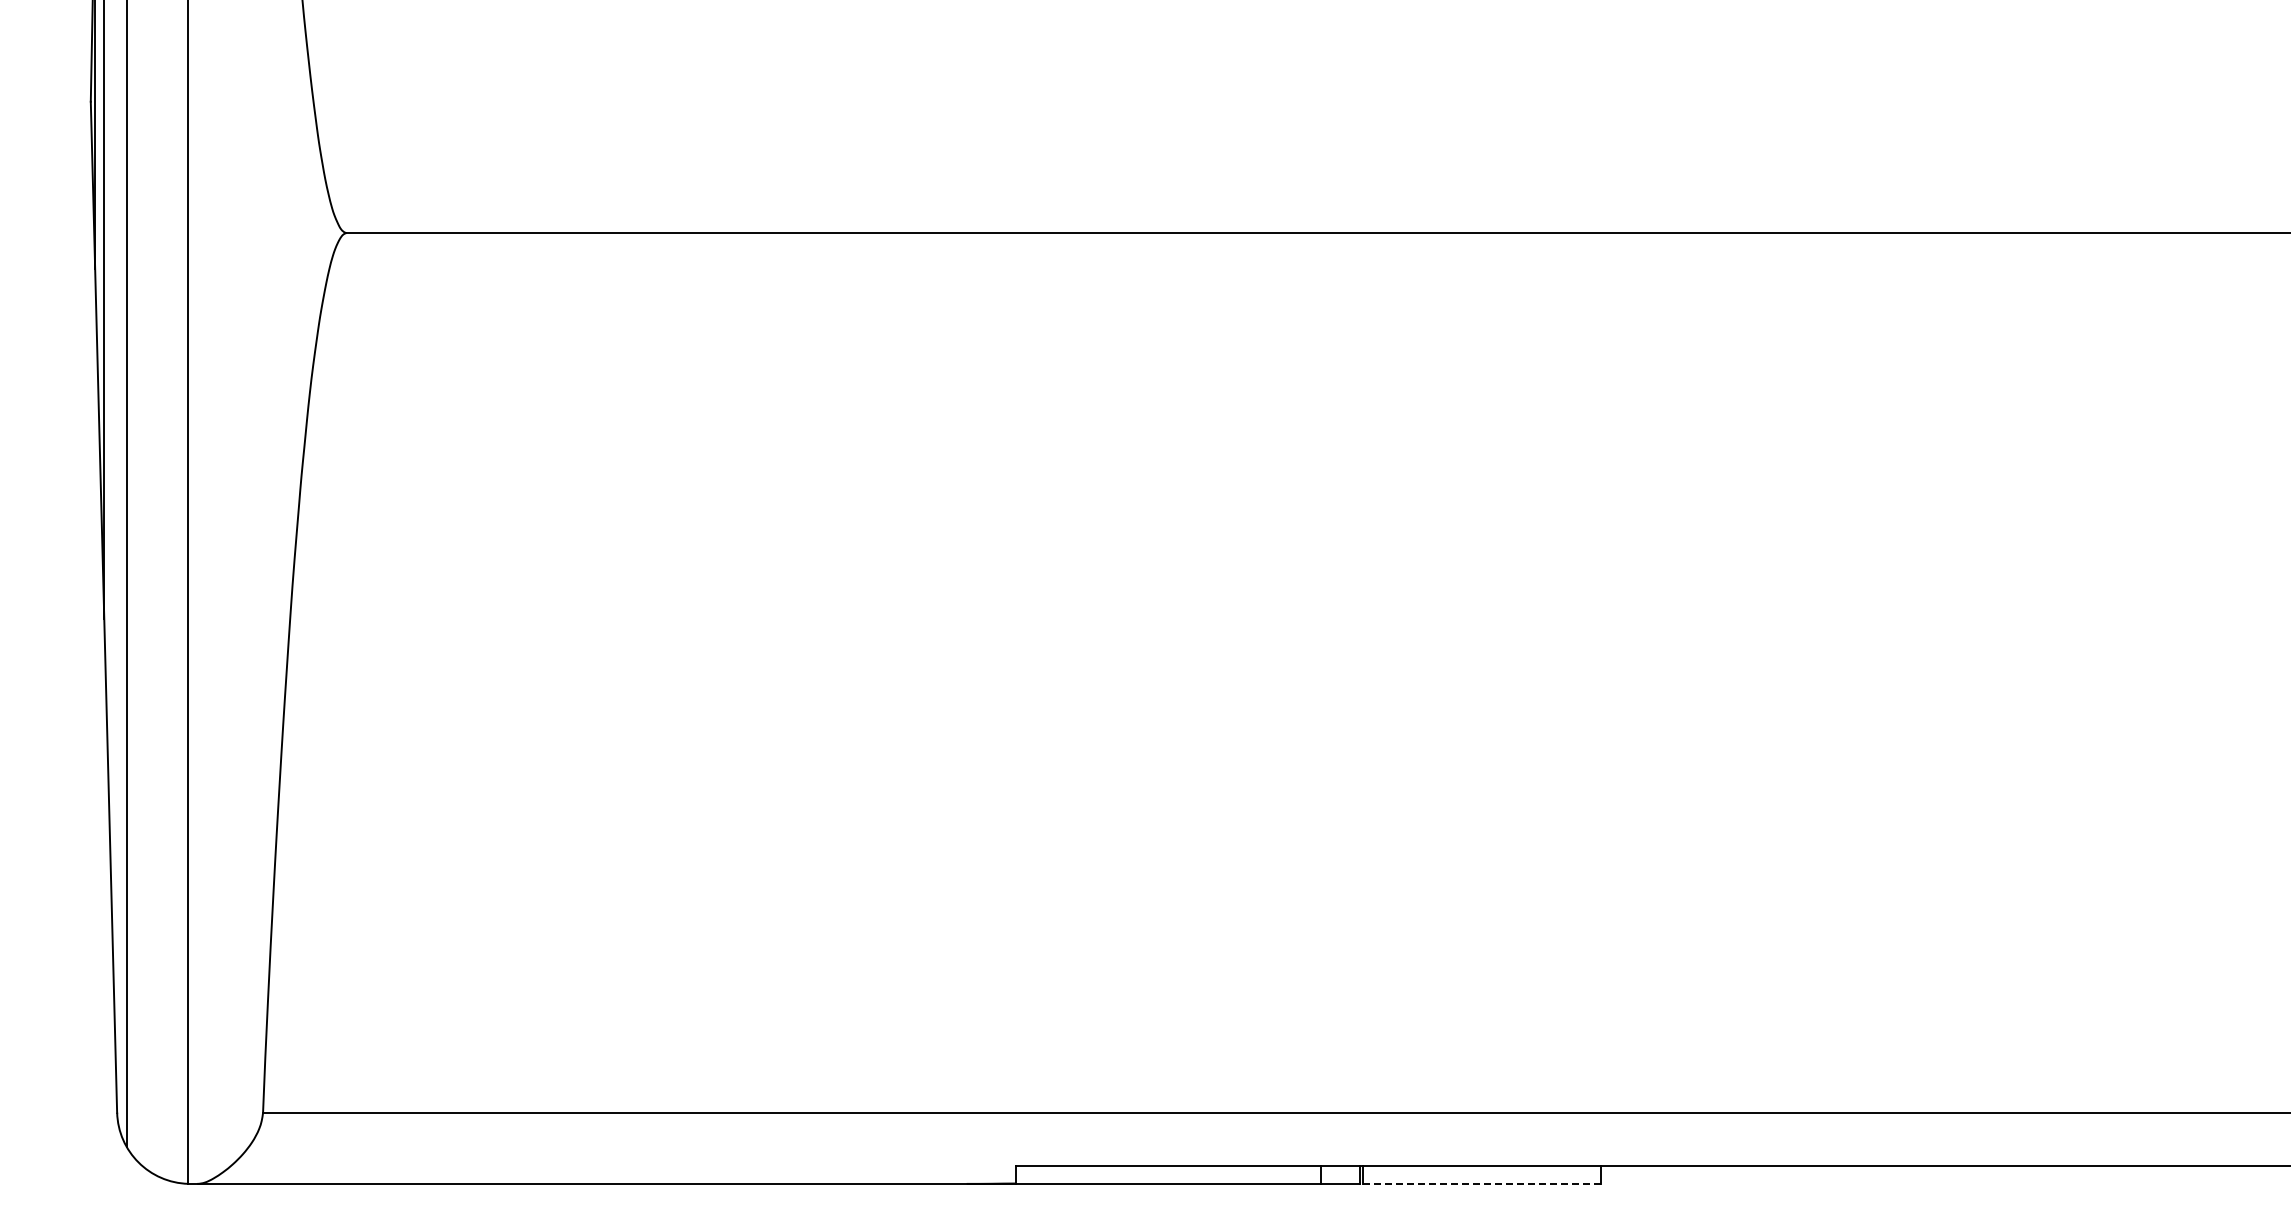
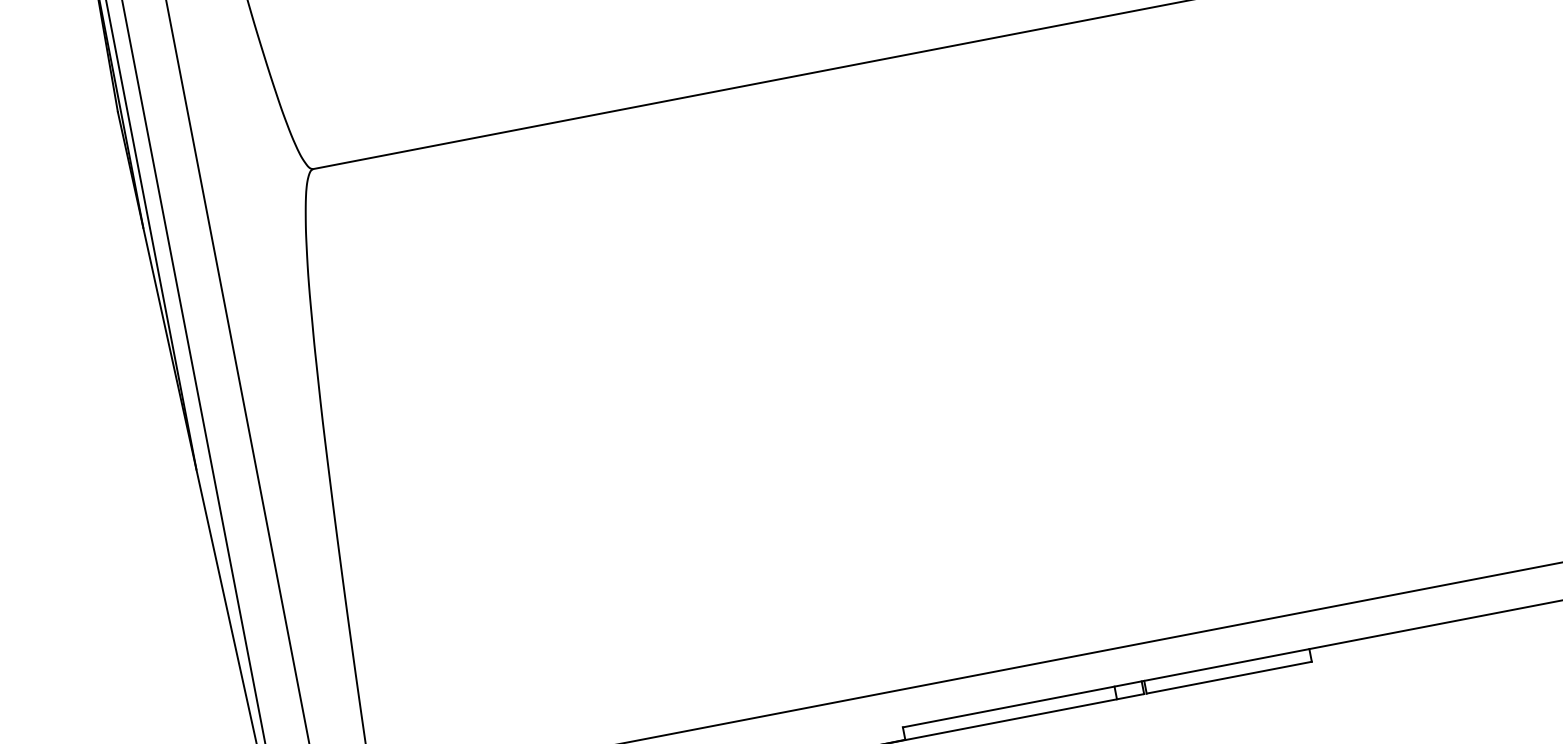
line: (1482, 1183) -> (1229, 677), dashed -> solid

